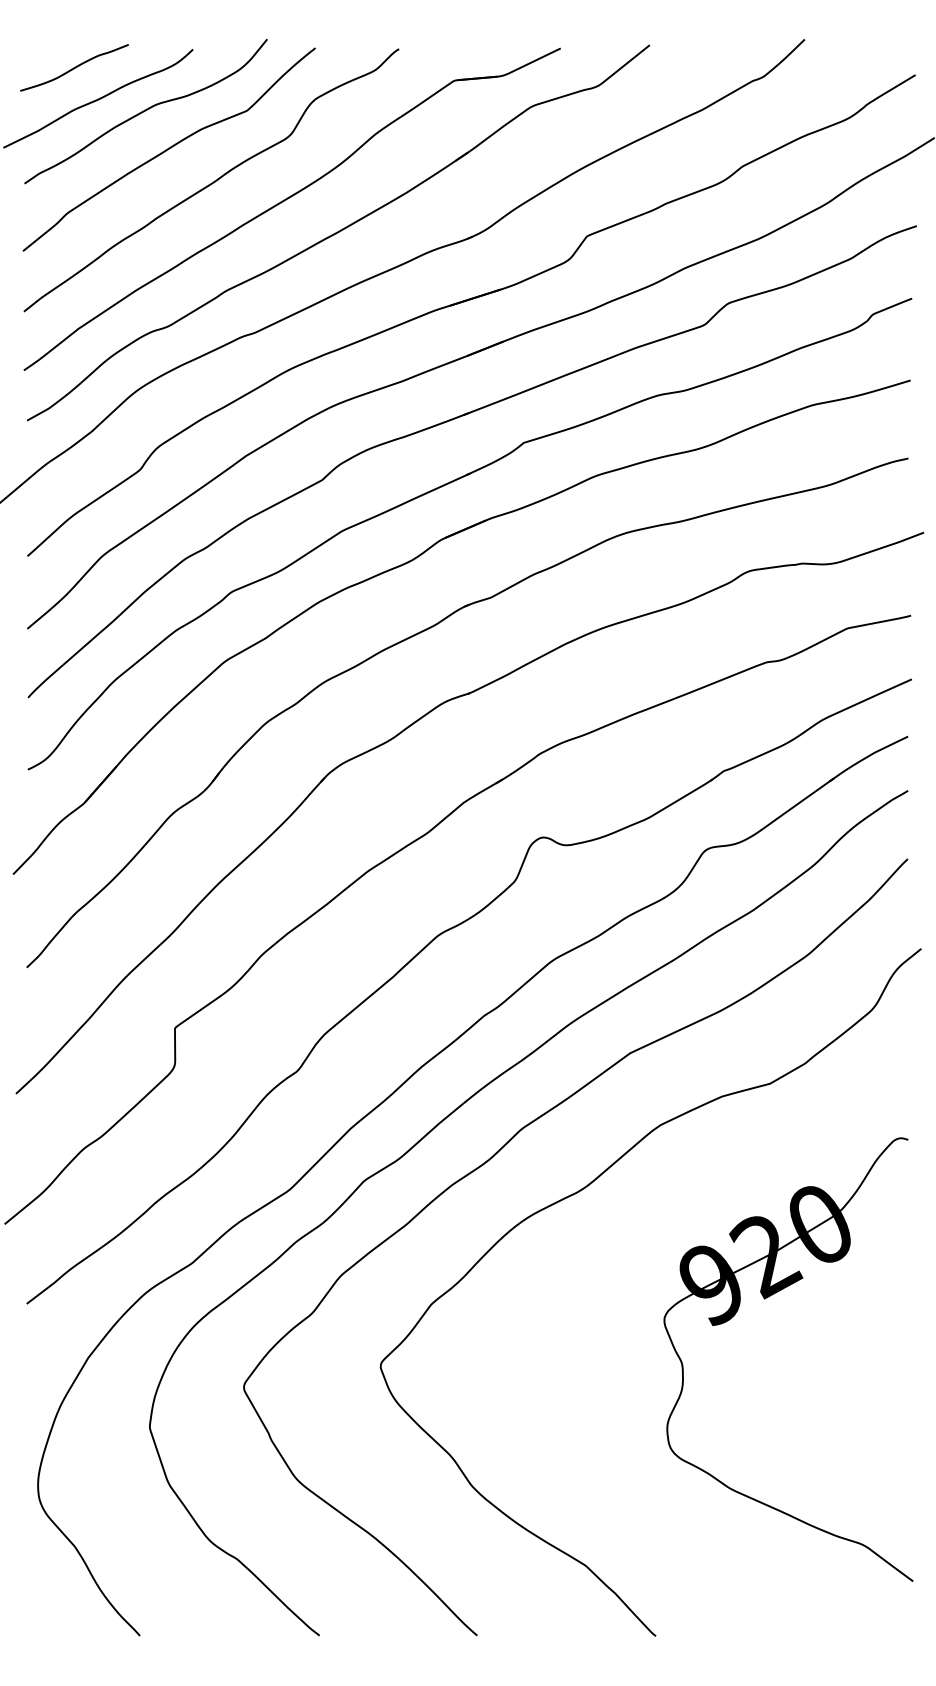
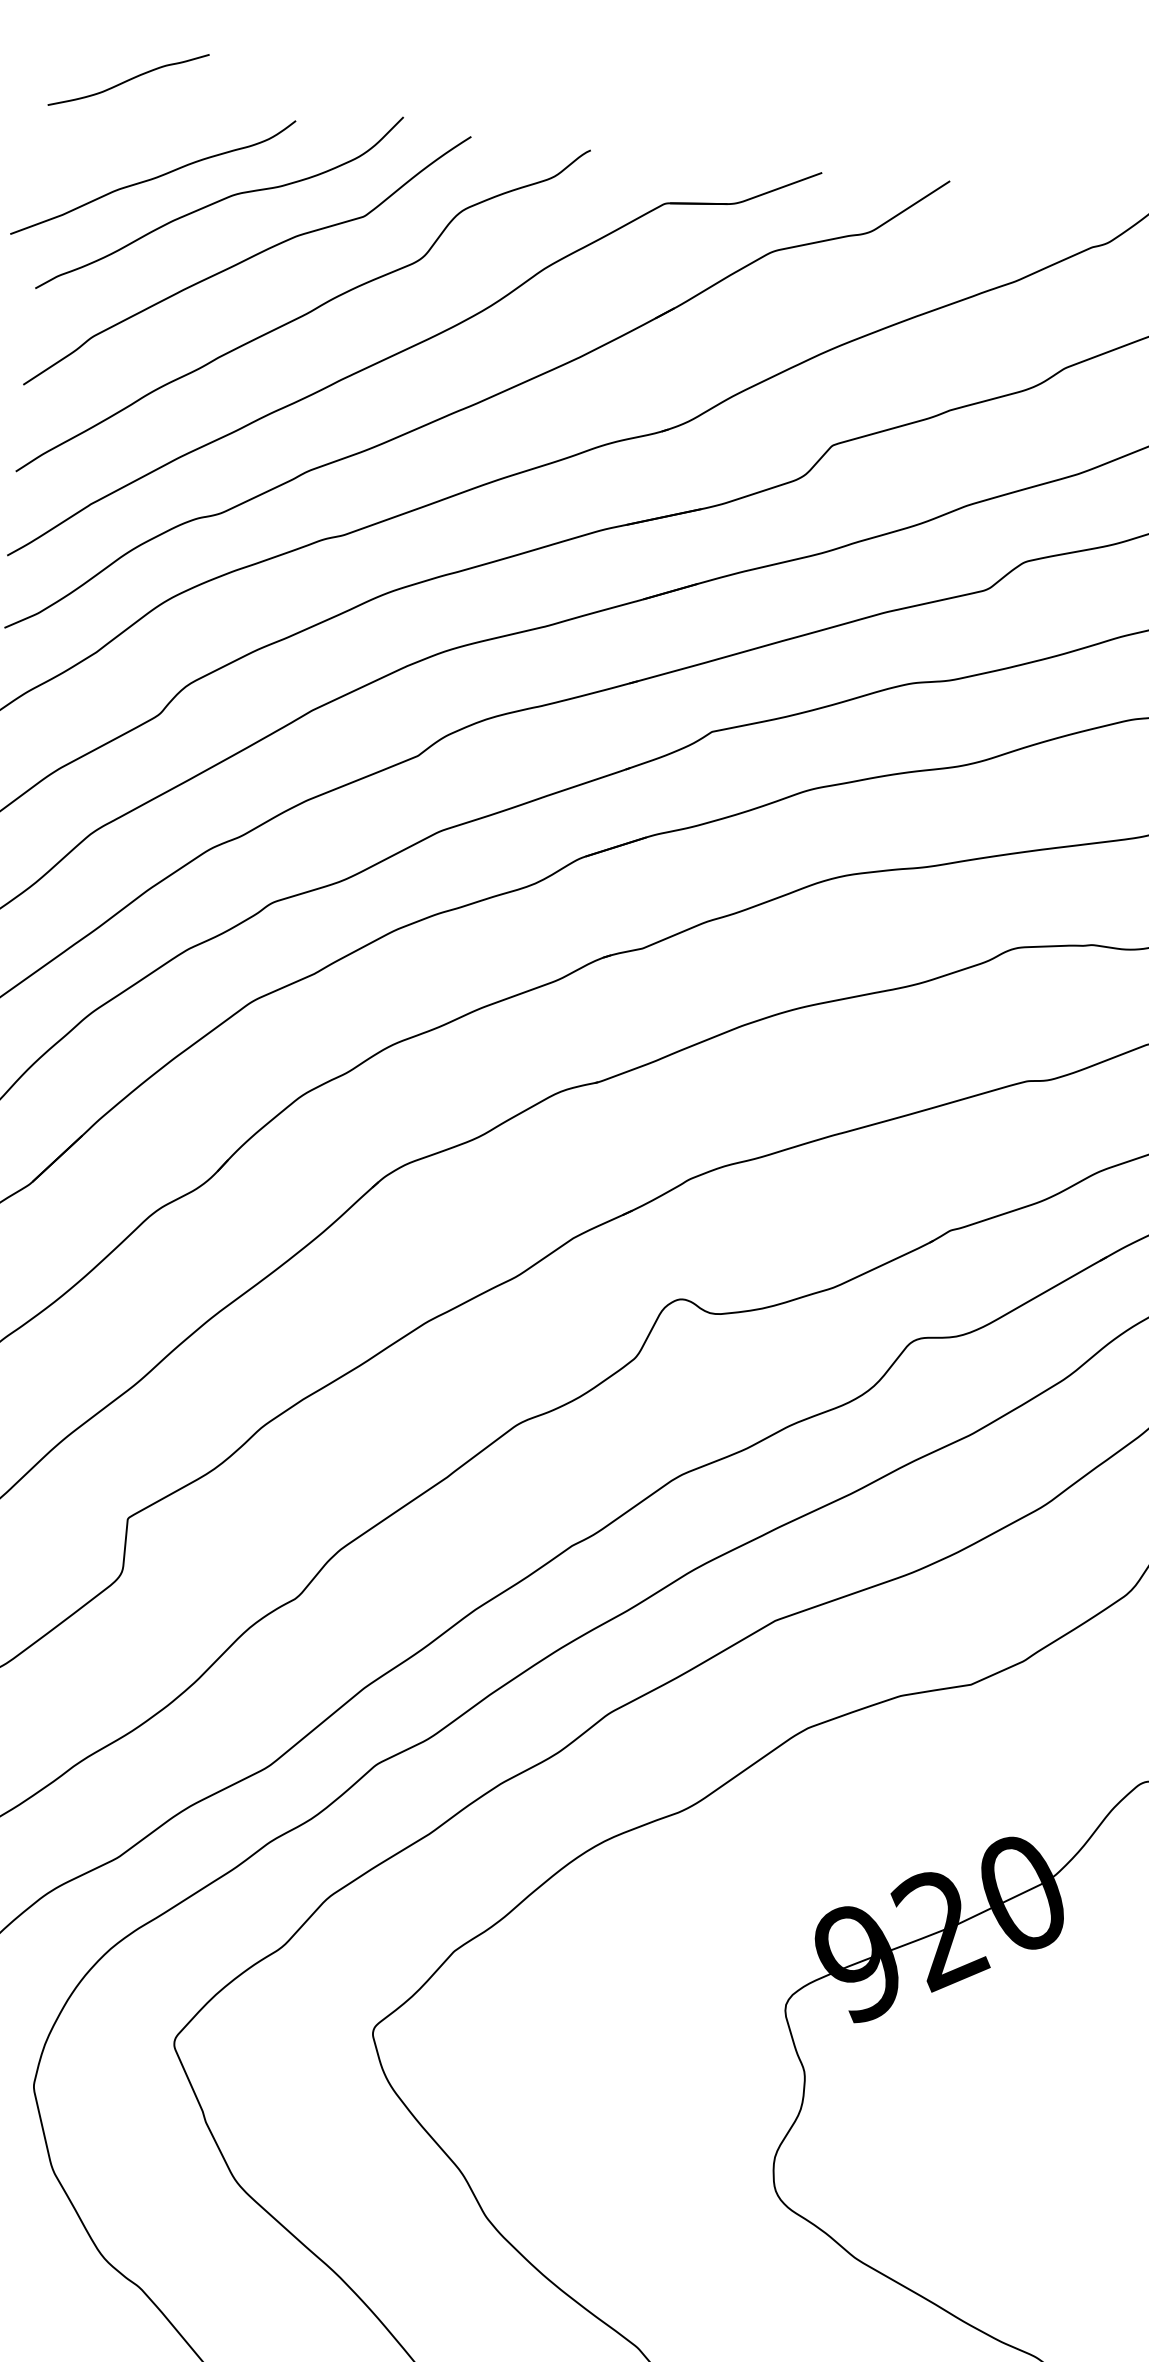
curve: (74, 67) -> (128, 79), moved

